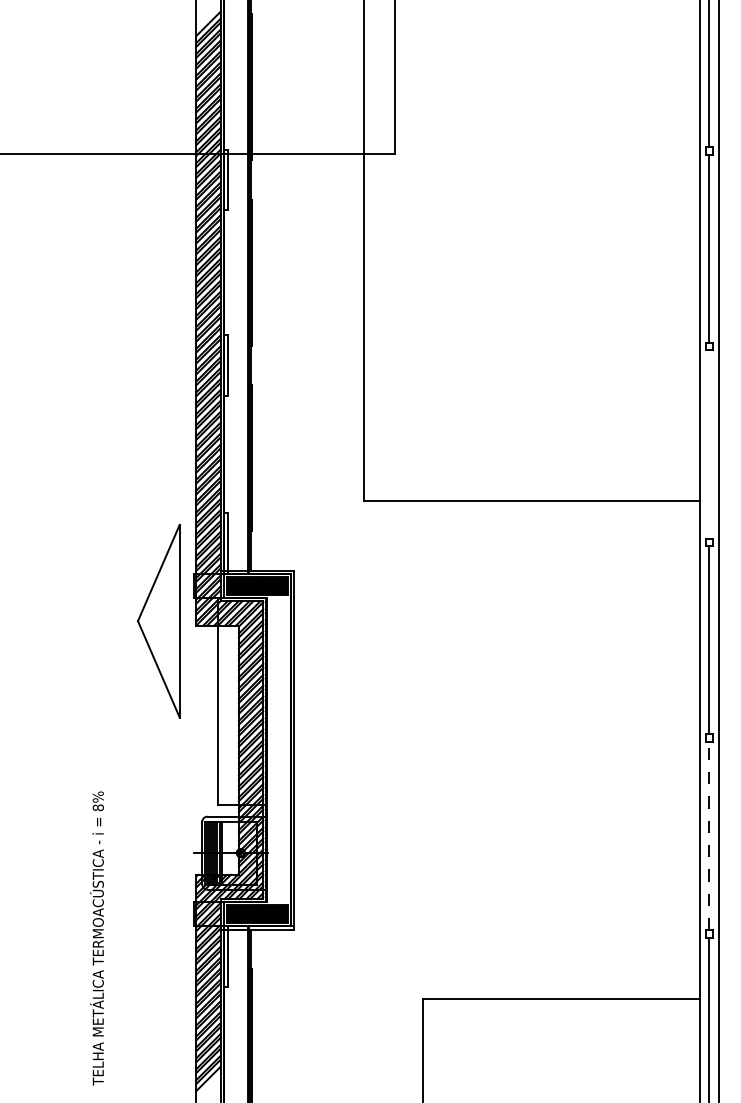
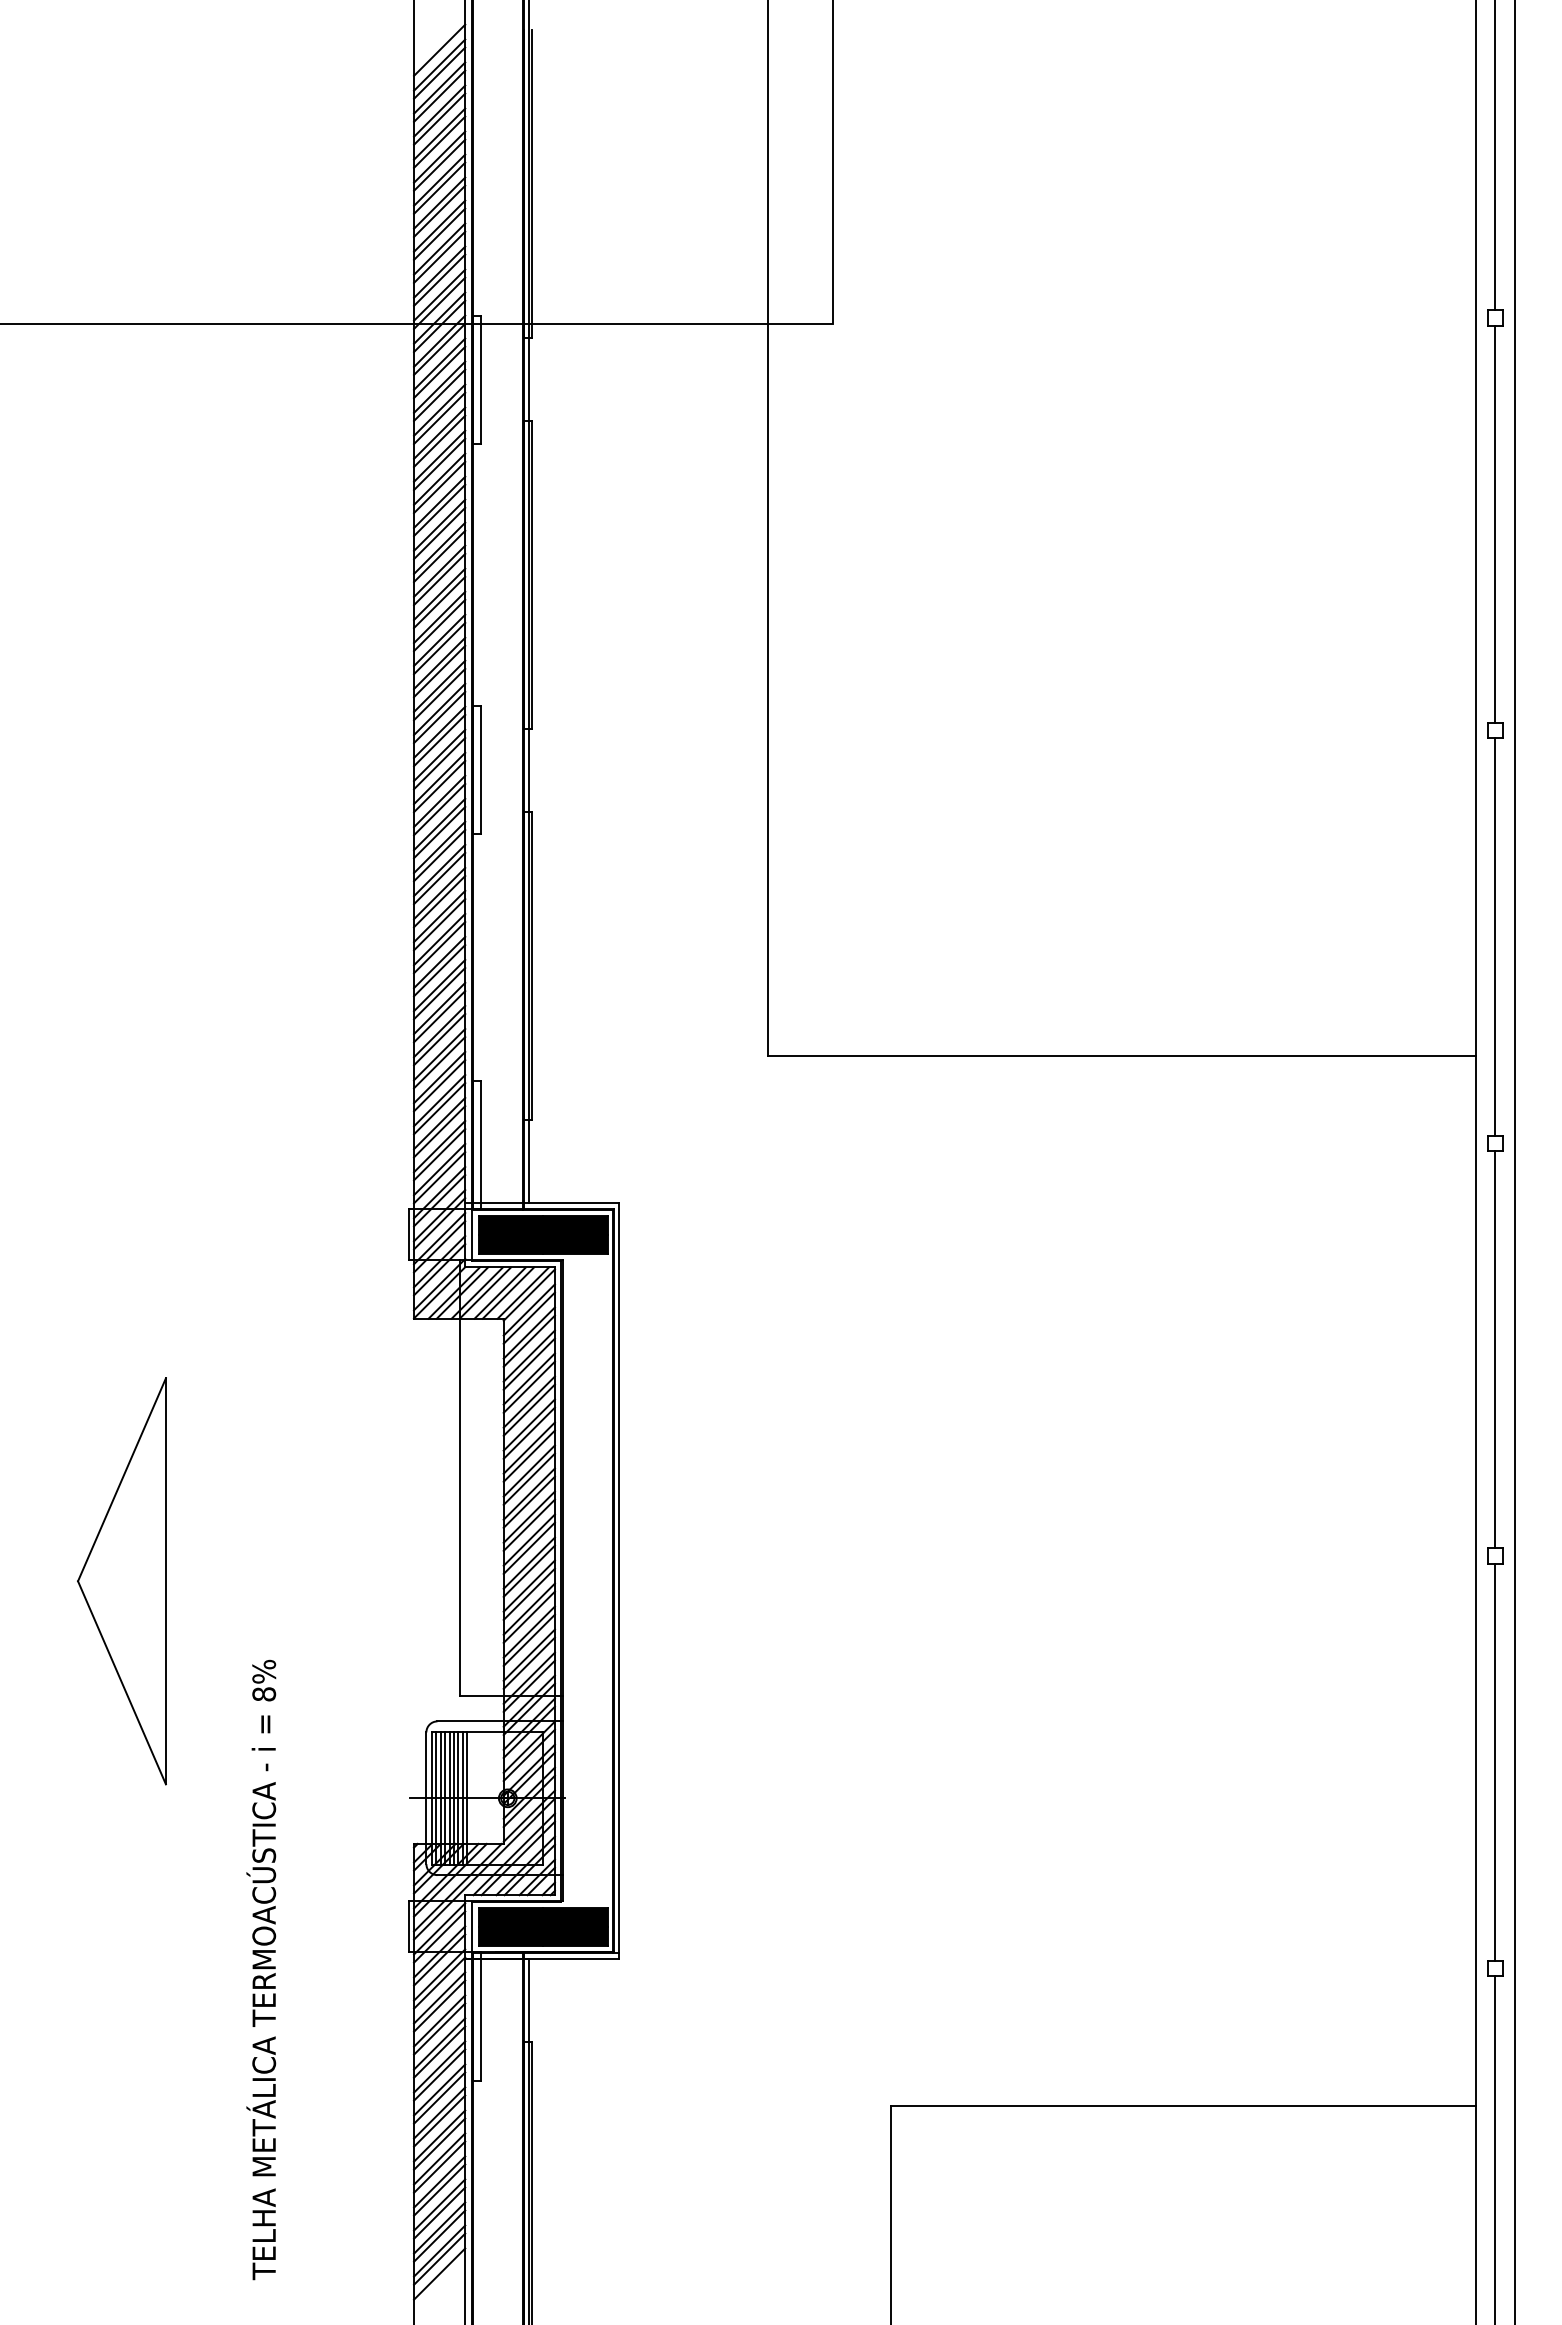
line: (709, 444) -> (1495, 936), added
part: (158, 620) -> (121, 1579), moved
line: (709, 835) -> (1495, 1761), dashed -> solid
text: (96, 938) -> (260, 1969), moved

